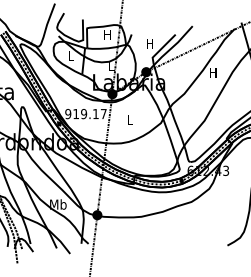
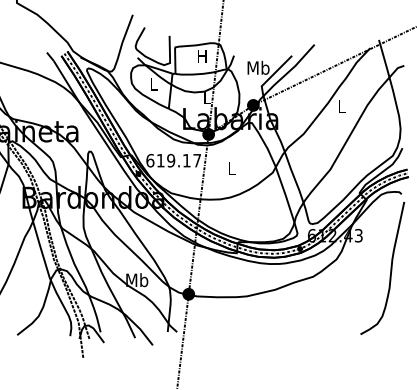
text: (150, 43) -> (258, 67), H -> Mb
text: (213, 73) -> (341, 106), H -> L
text: (68, 113) -> (150, 160), 919.17 -> 619.17

